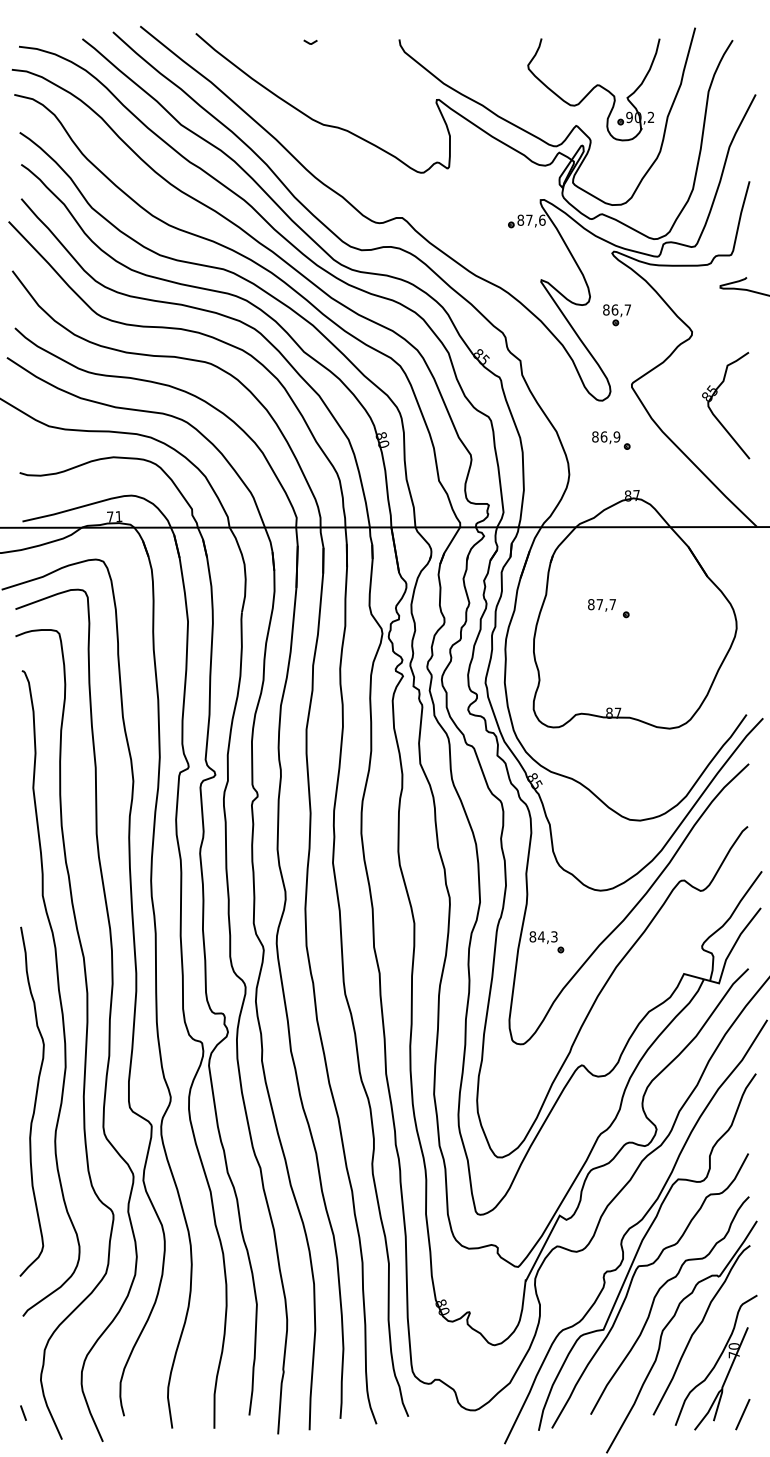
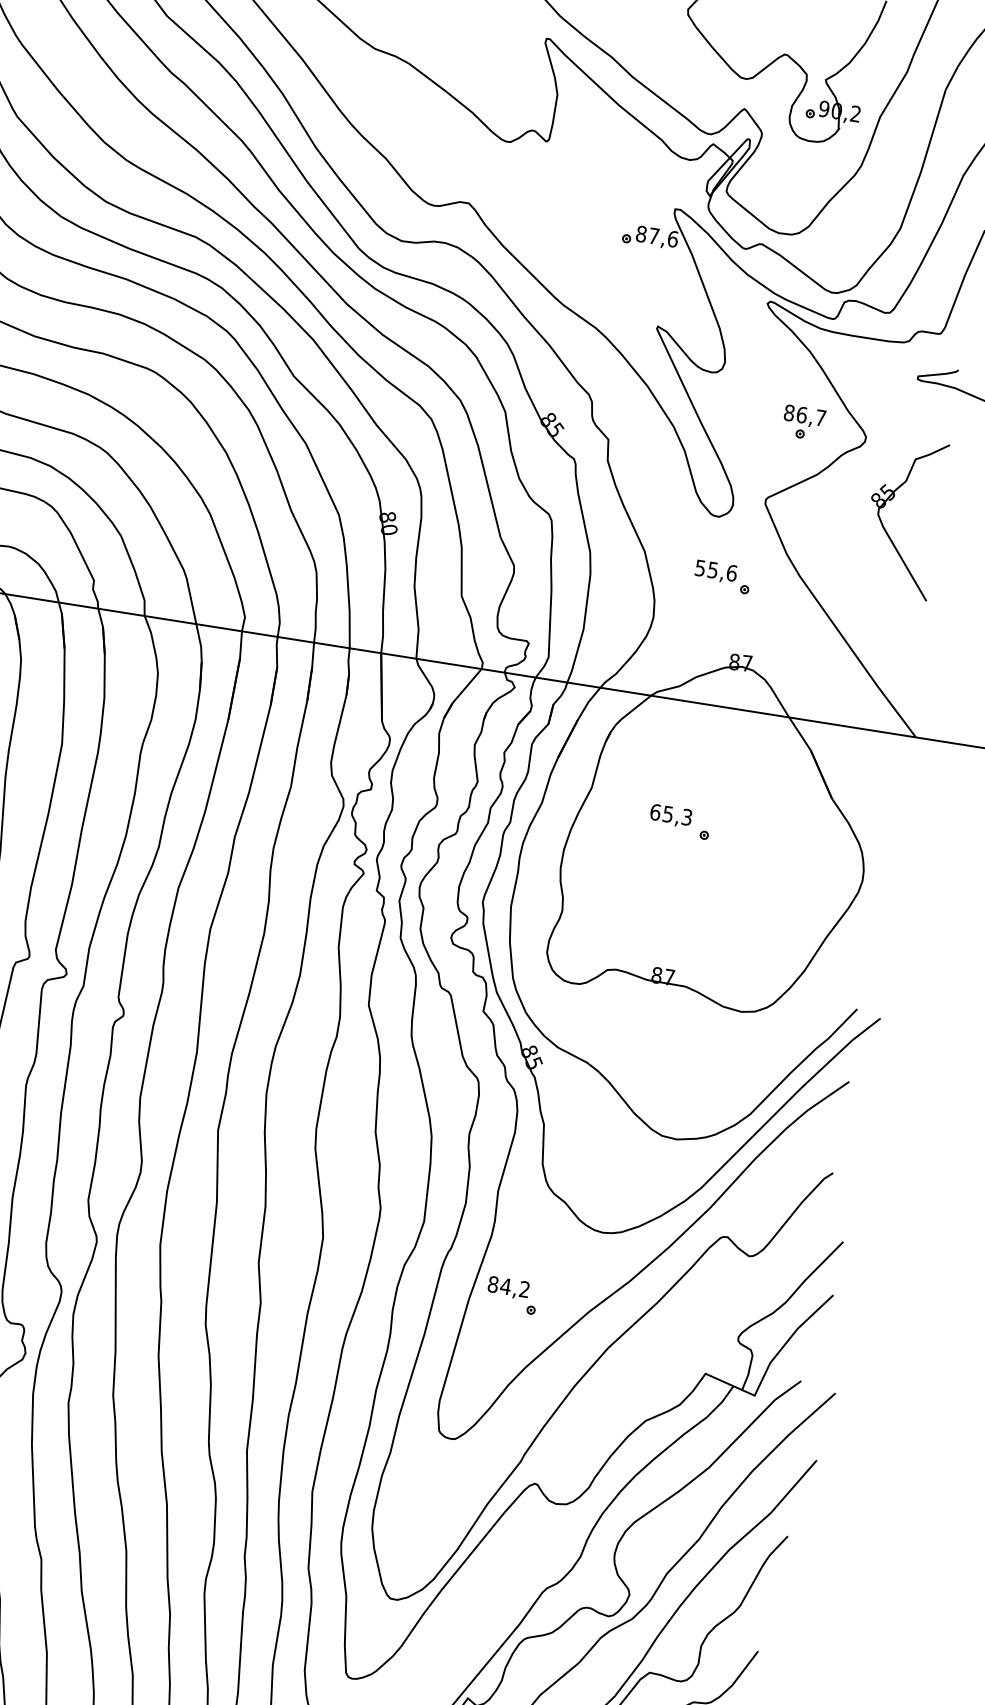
part: (616, 315) -> (802, 423), moved
part: (713, 412) -> (884, 524), moved
text: (606, 436) -> (716, 570), 86,9 -> 55,6
text: (601, 604) -> (670, 814), 87,7 -> 65,3
text: (554, 937) -> (524, 1290), 84,3 -> 84,2

